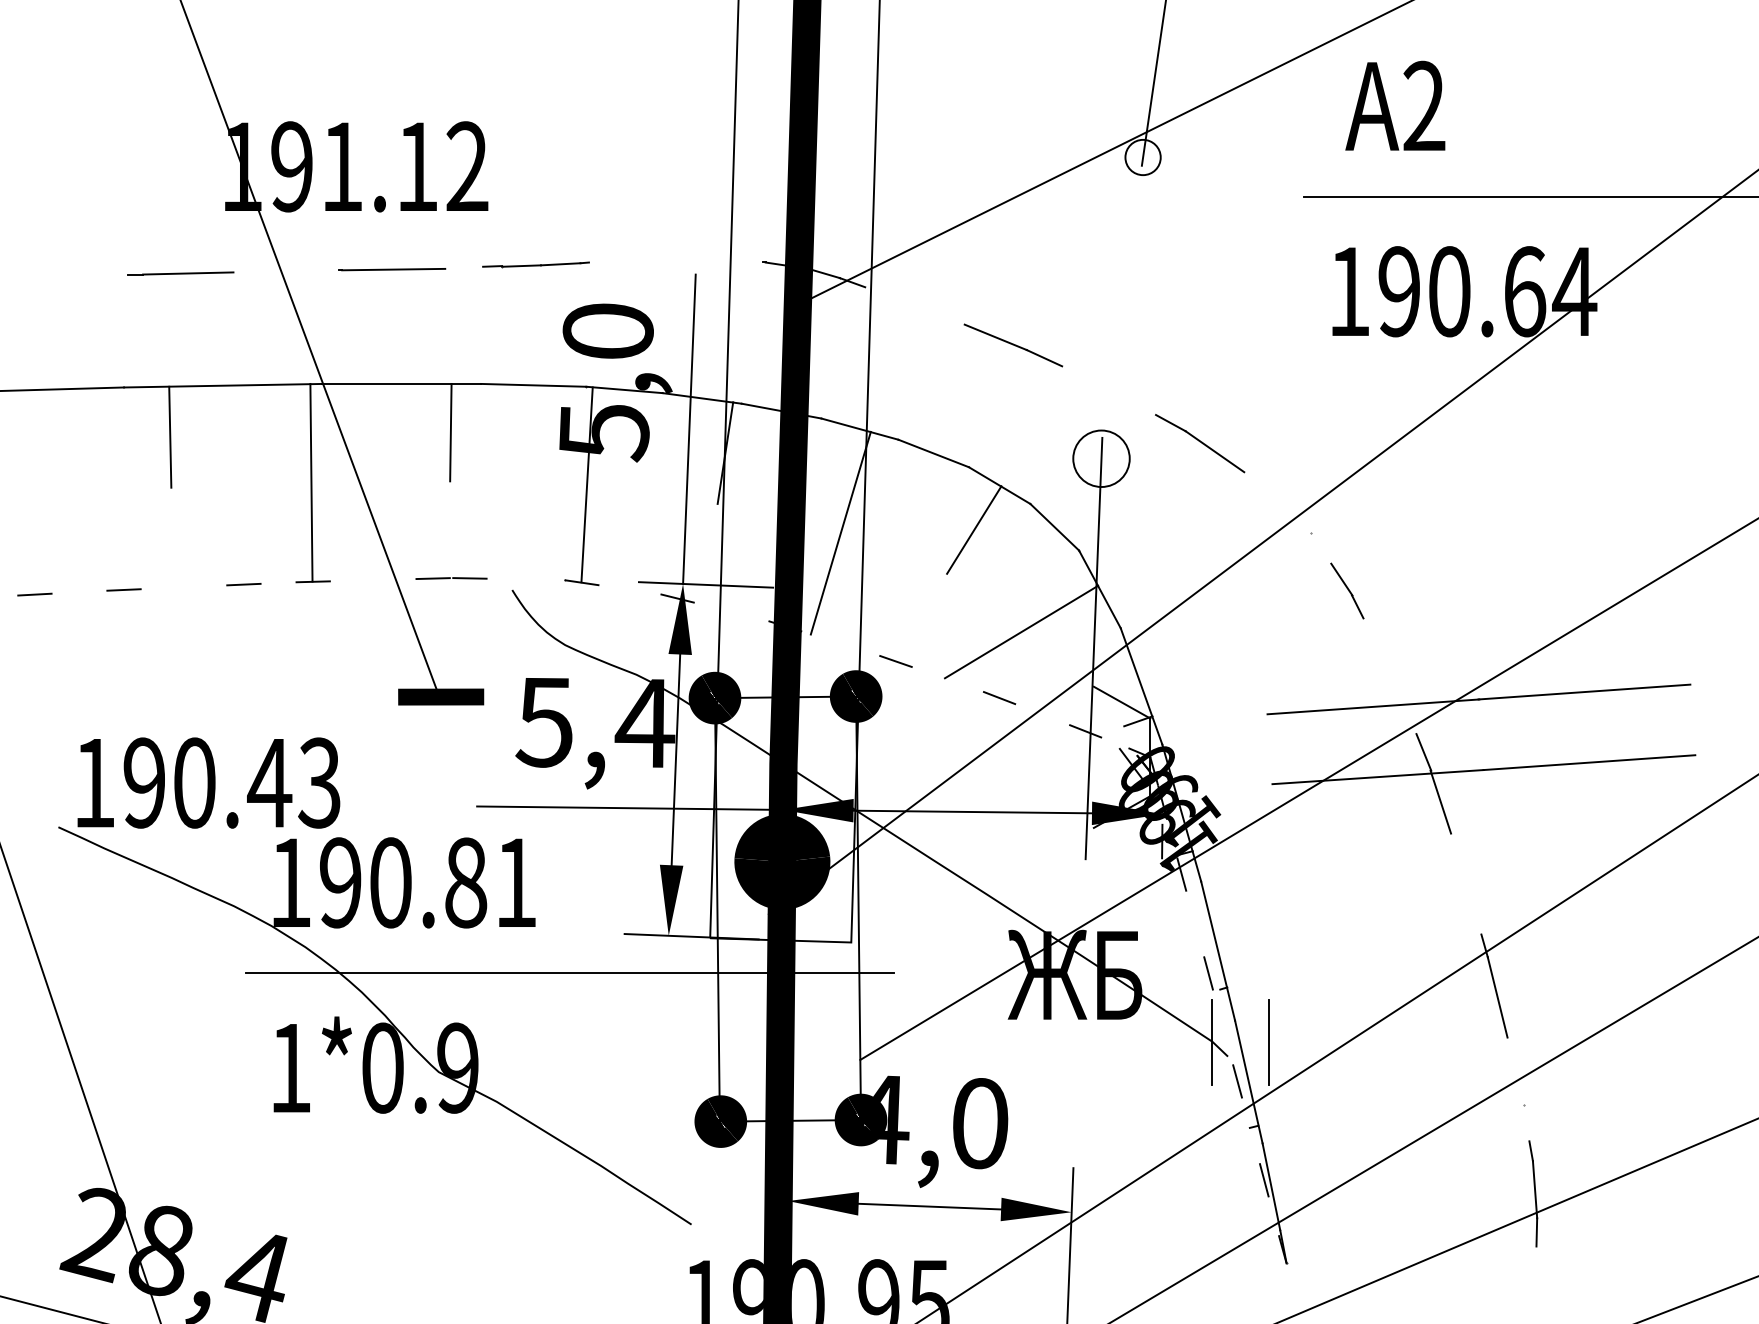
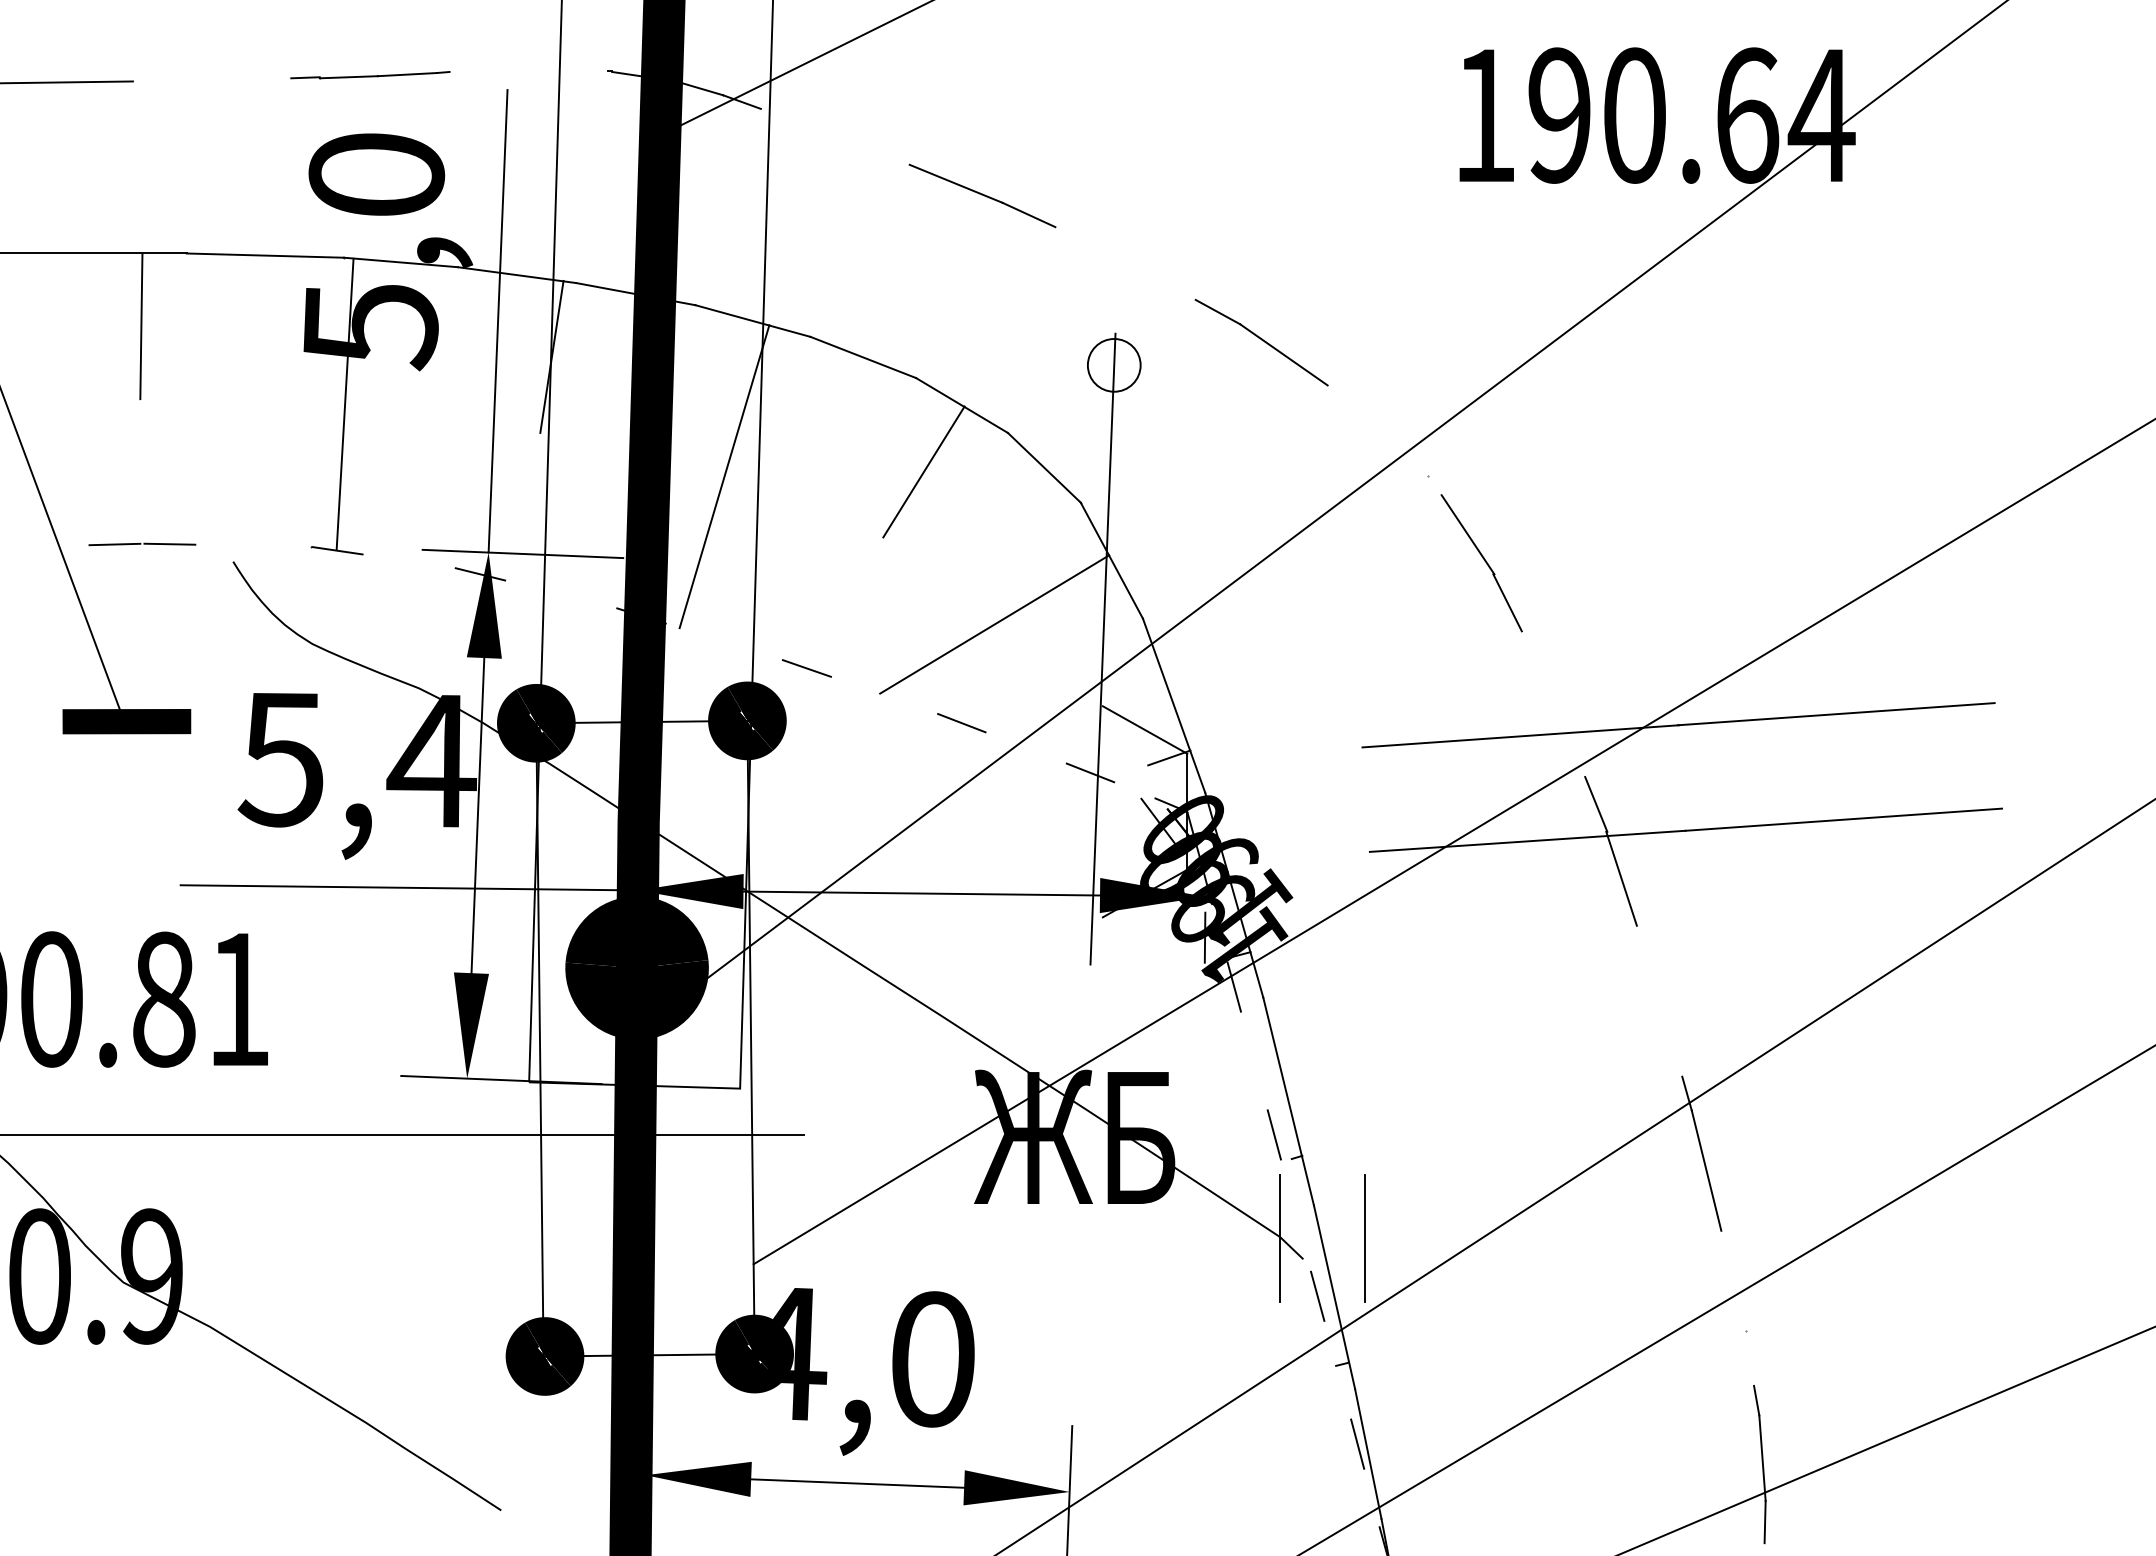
part: (535, 264) -> (369, 74), moved
circle: (1101, 458) -> (1114, 364), size x0.62
part: (1347, 590) -> (1482, 562), size x1.67

